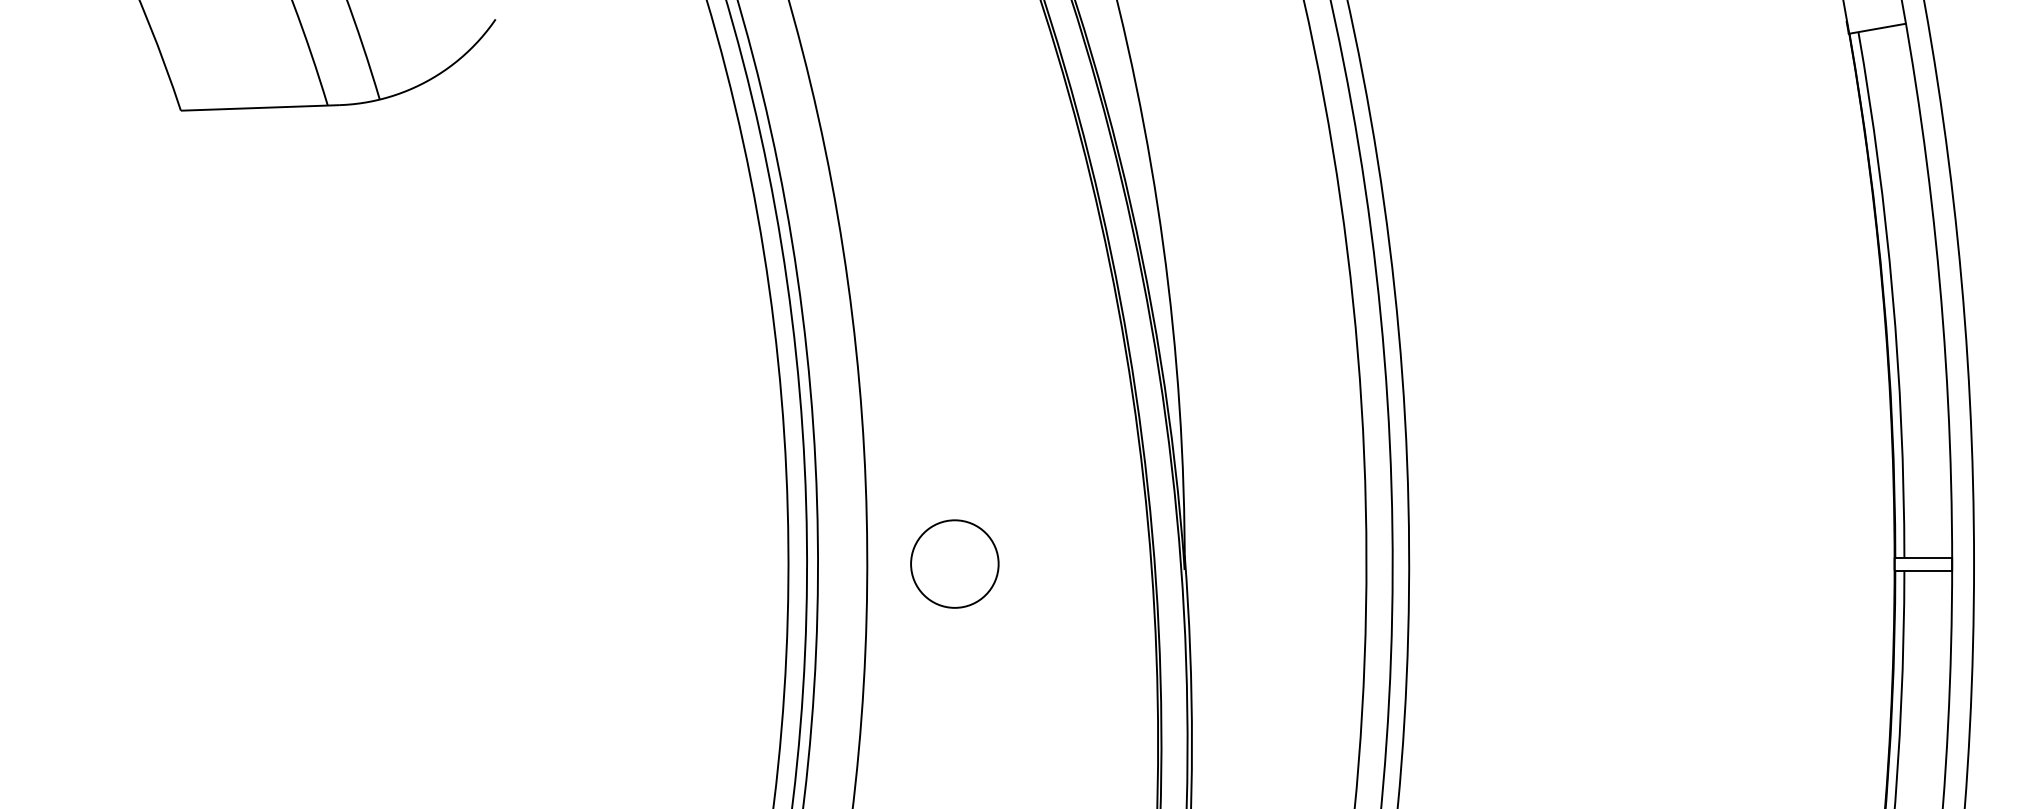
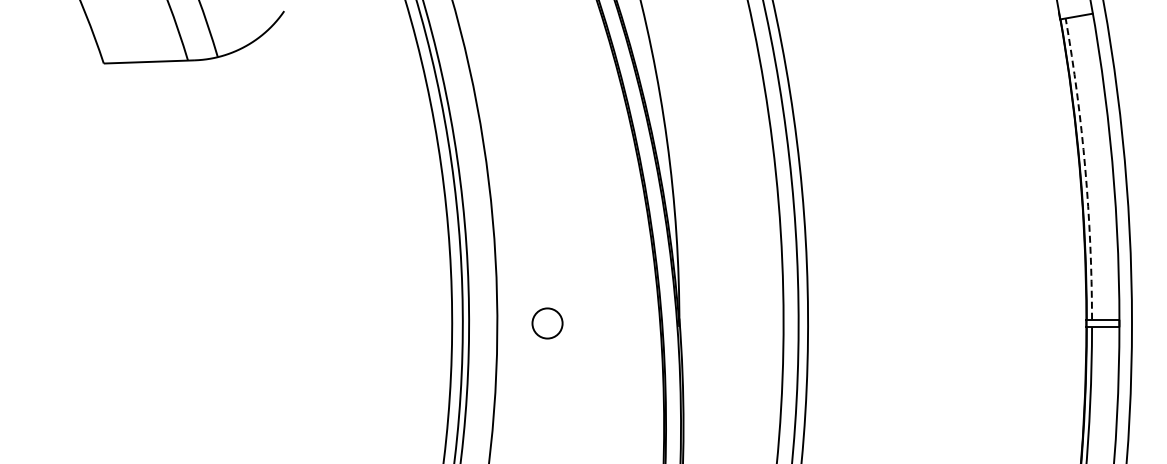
arc: (1892, 293) -> (1085, 168), solid -> dashed
circle: (954, 564) -> (547, 323), size x0.6

